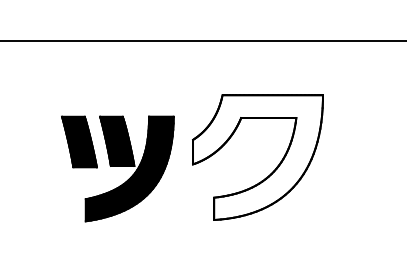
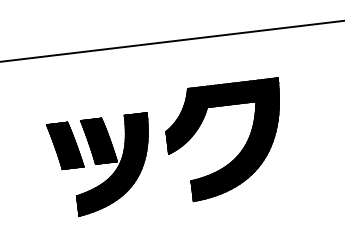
fill: (257, 157) -> (225, 140), added

